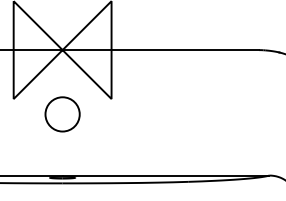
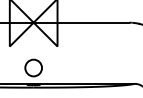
circle: (62, 113) -> (33, 67), moved

